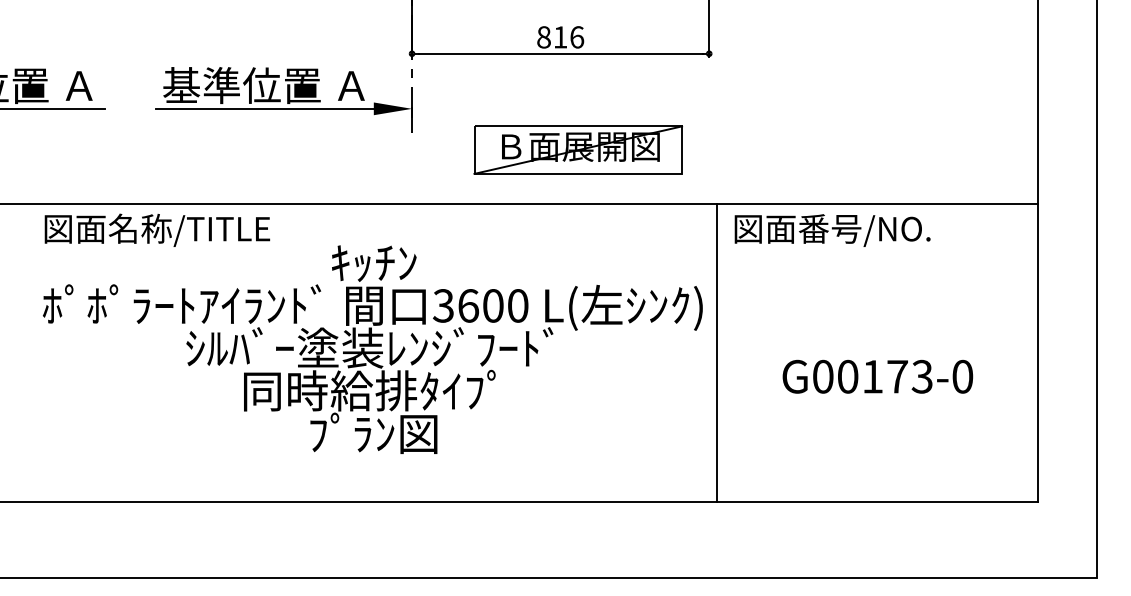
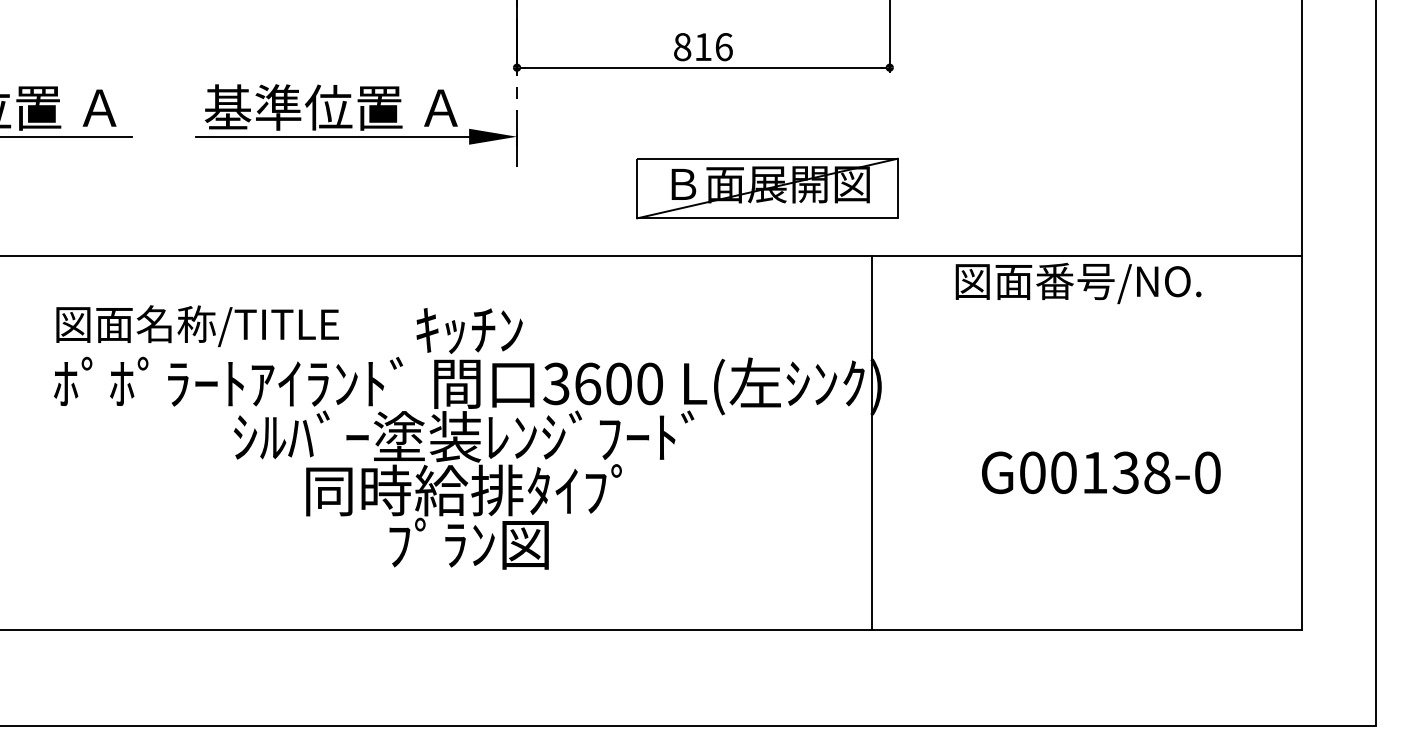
part: (578, 150) -> (767, 188), moved
text: (157, 230) -> (197, 326), moved
text: (832, 230) -> (1078, 283), moved
line: (717, 352) -> (872, 442), moved
text: (909, 376) -> (1141, 472), G00173-0 -> G00138-0

